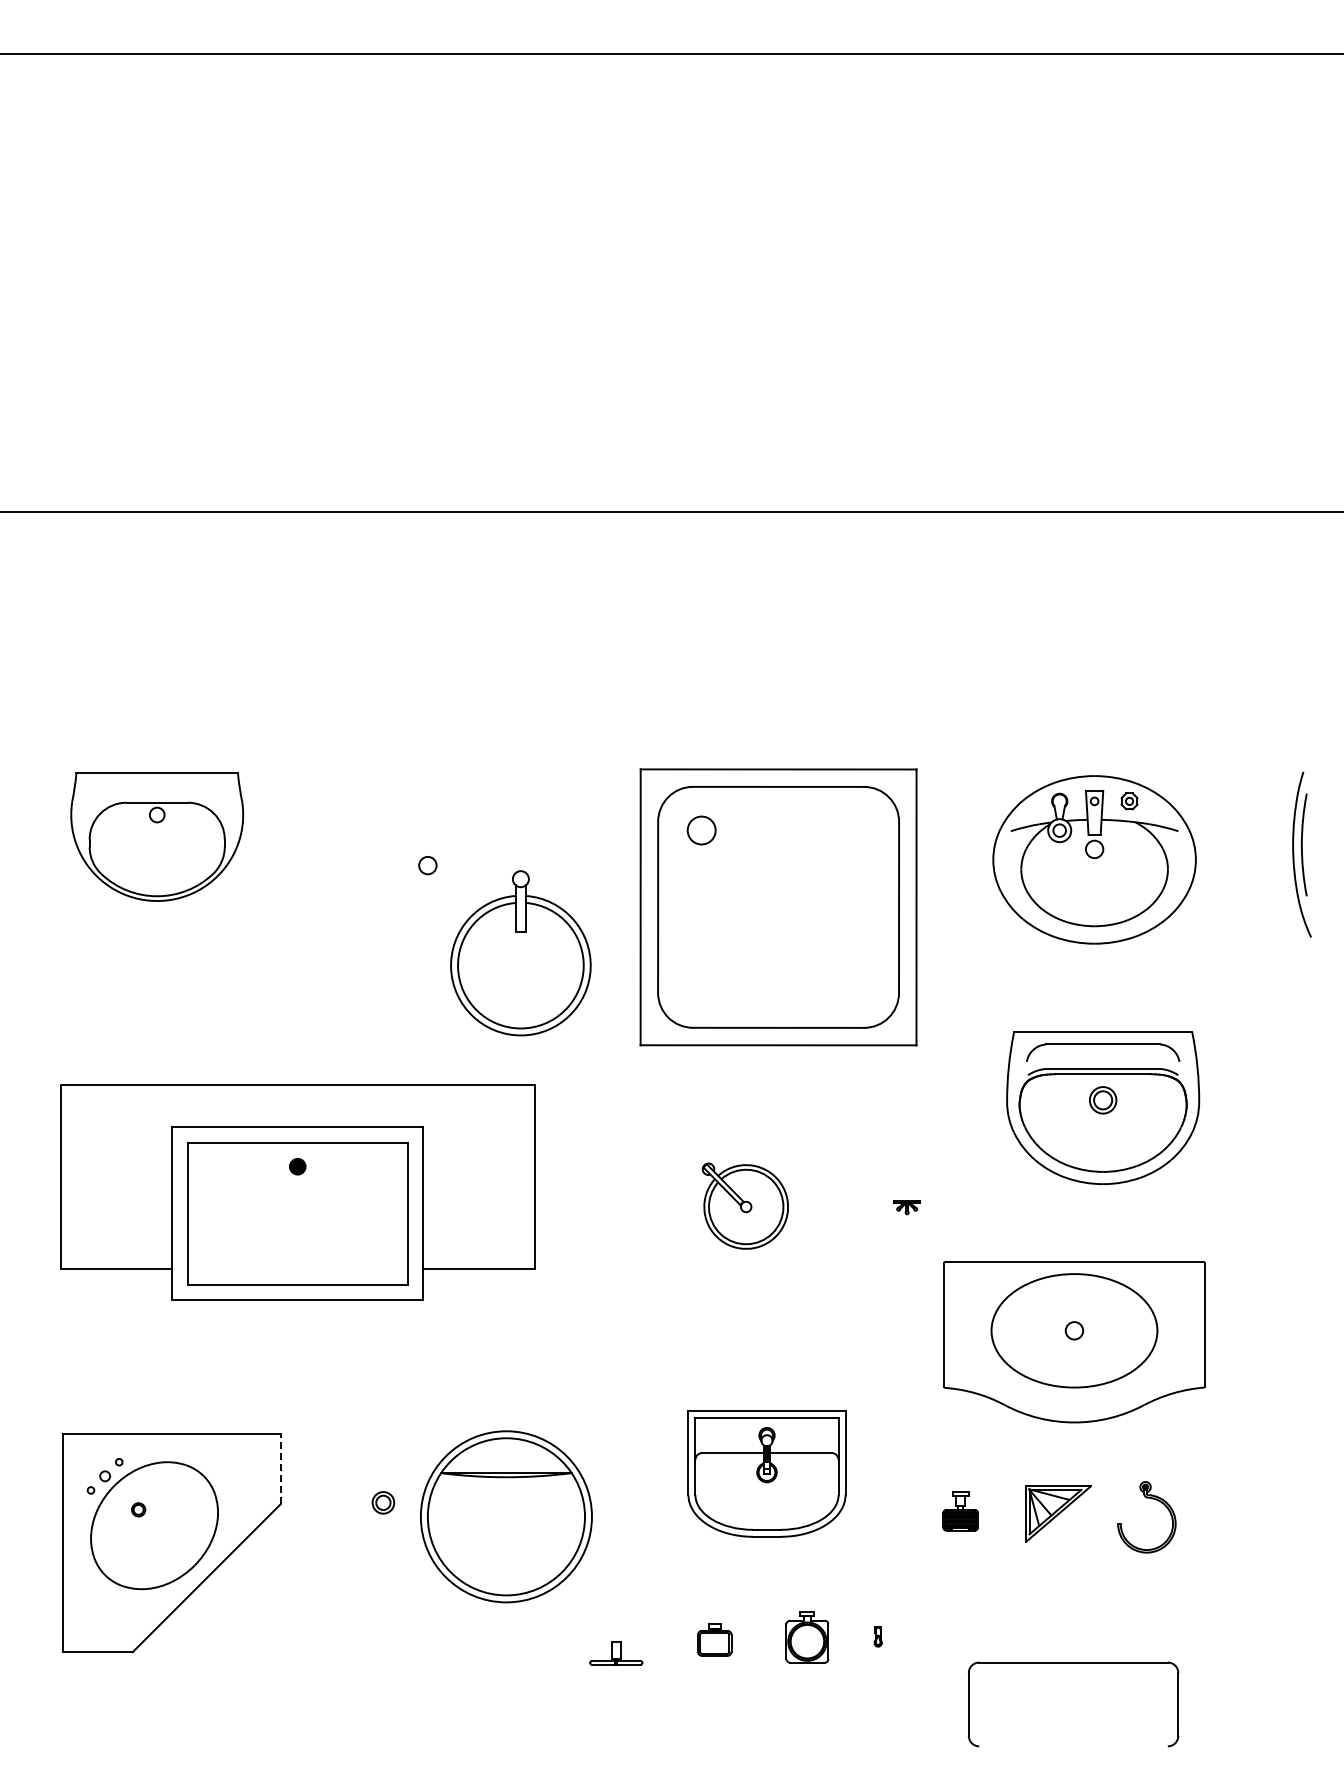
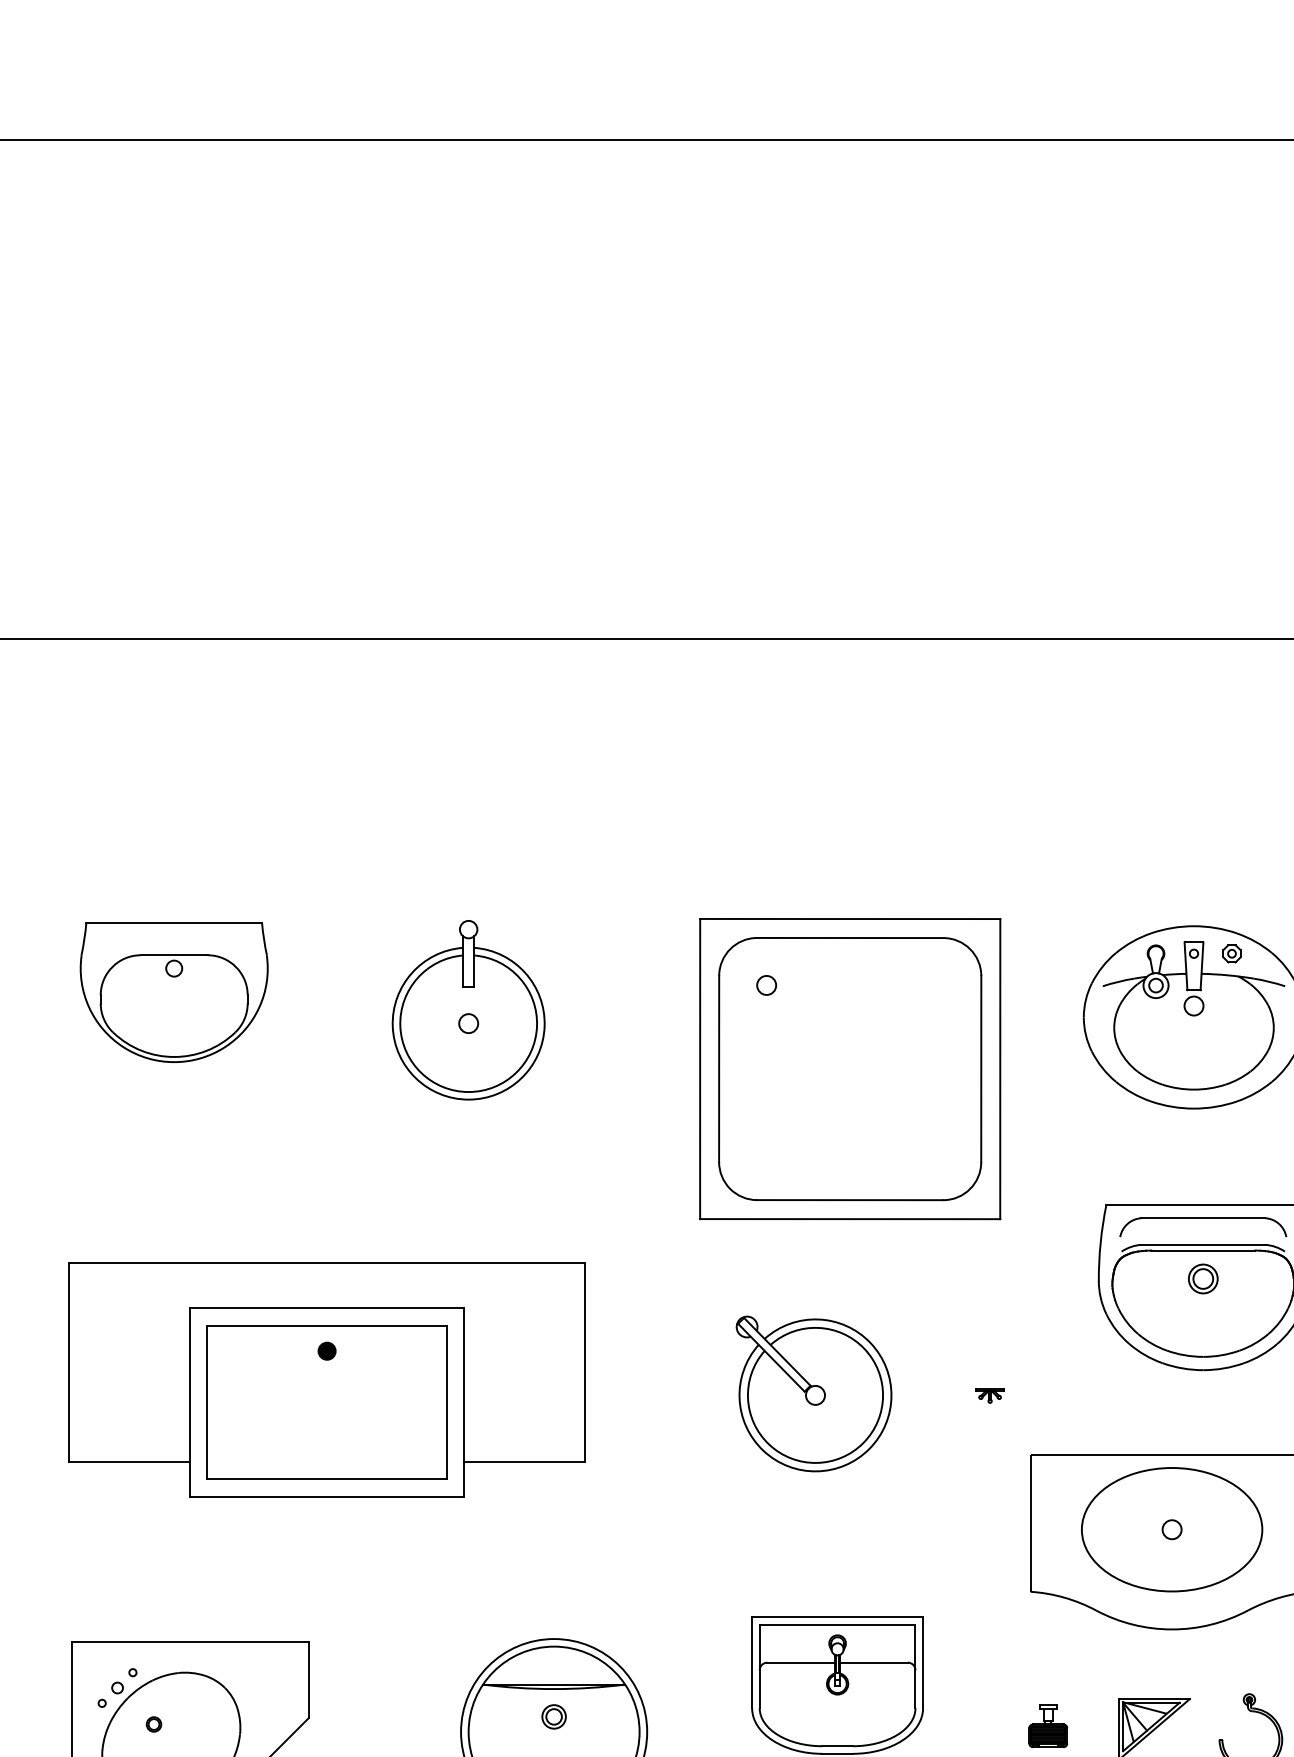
circle: (701, 830) -> (766, 985), size x0.62
part: (520, 953) -> (468, 1010), moved
part: (745, 1206) -> (814, 1394), size x1.67
line: (280, 1469) -> (308, 1680), dashed -> solid
part: (383, 1502) -> (554, 1716), moved

